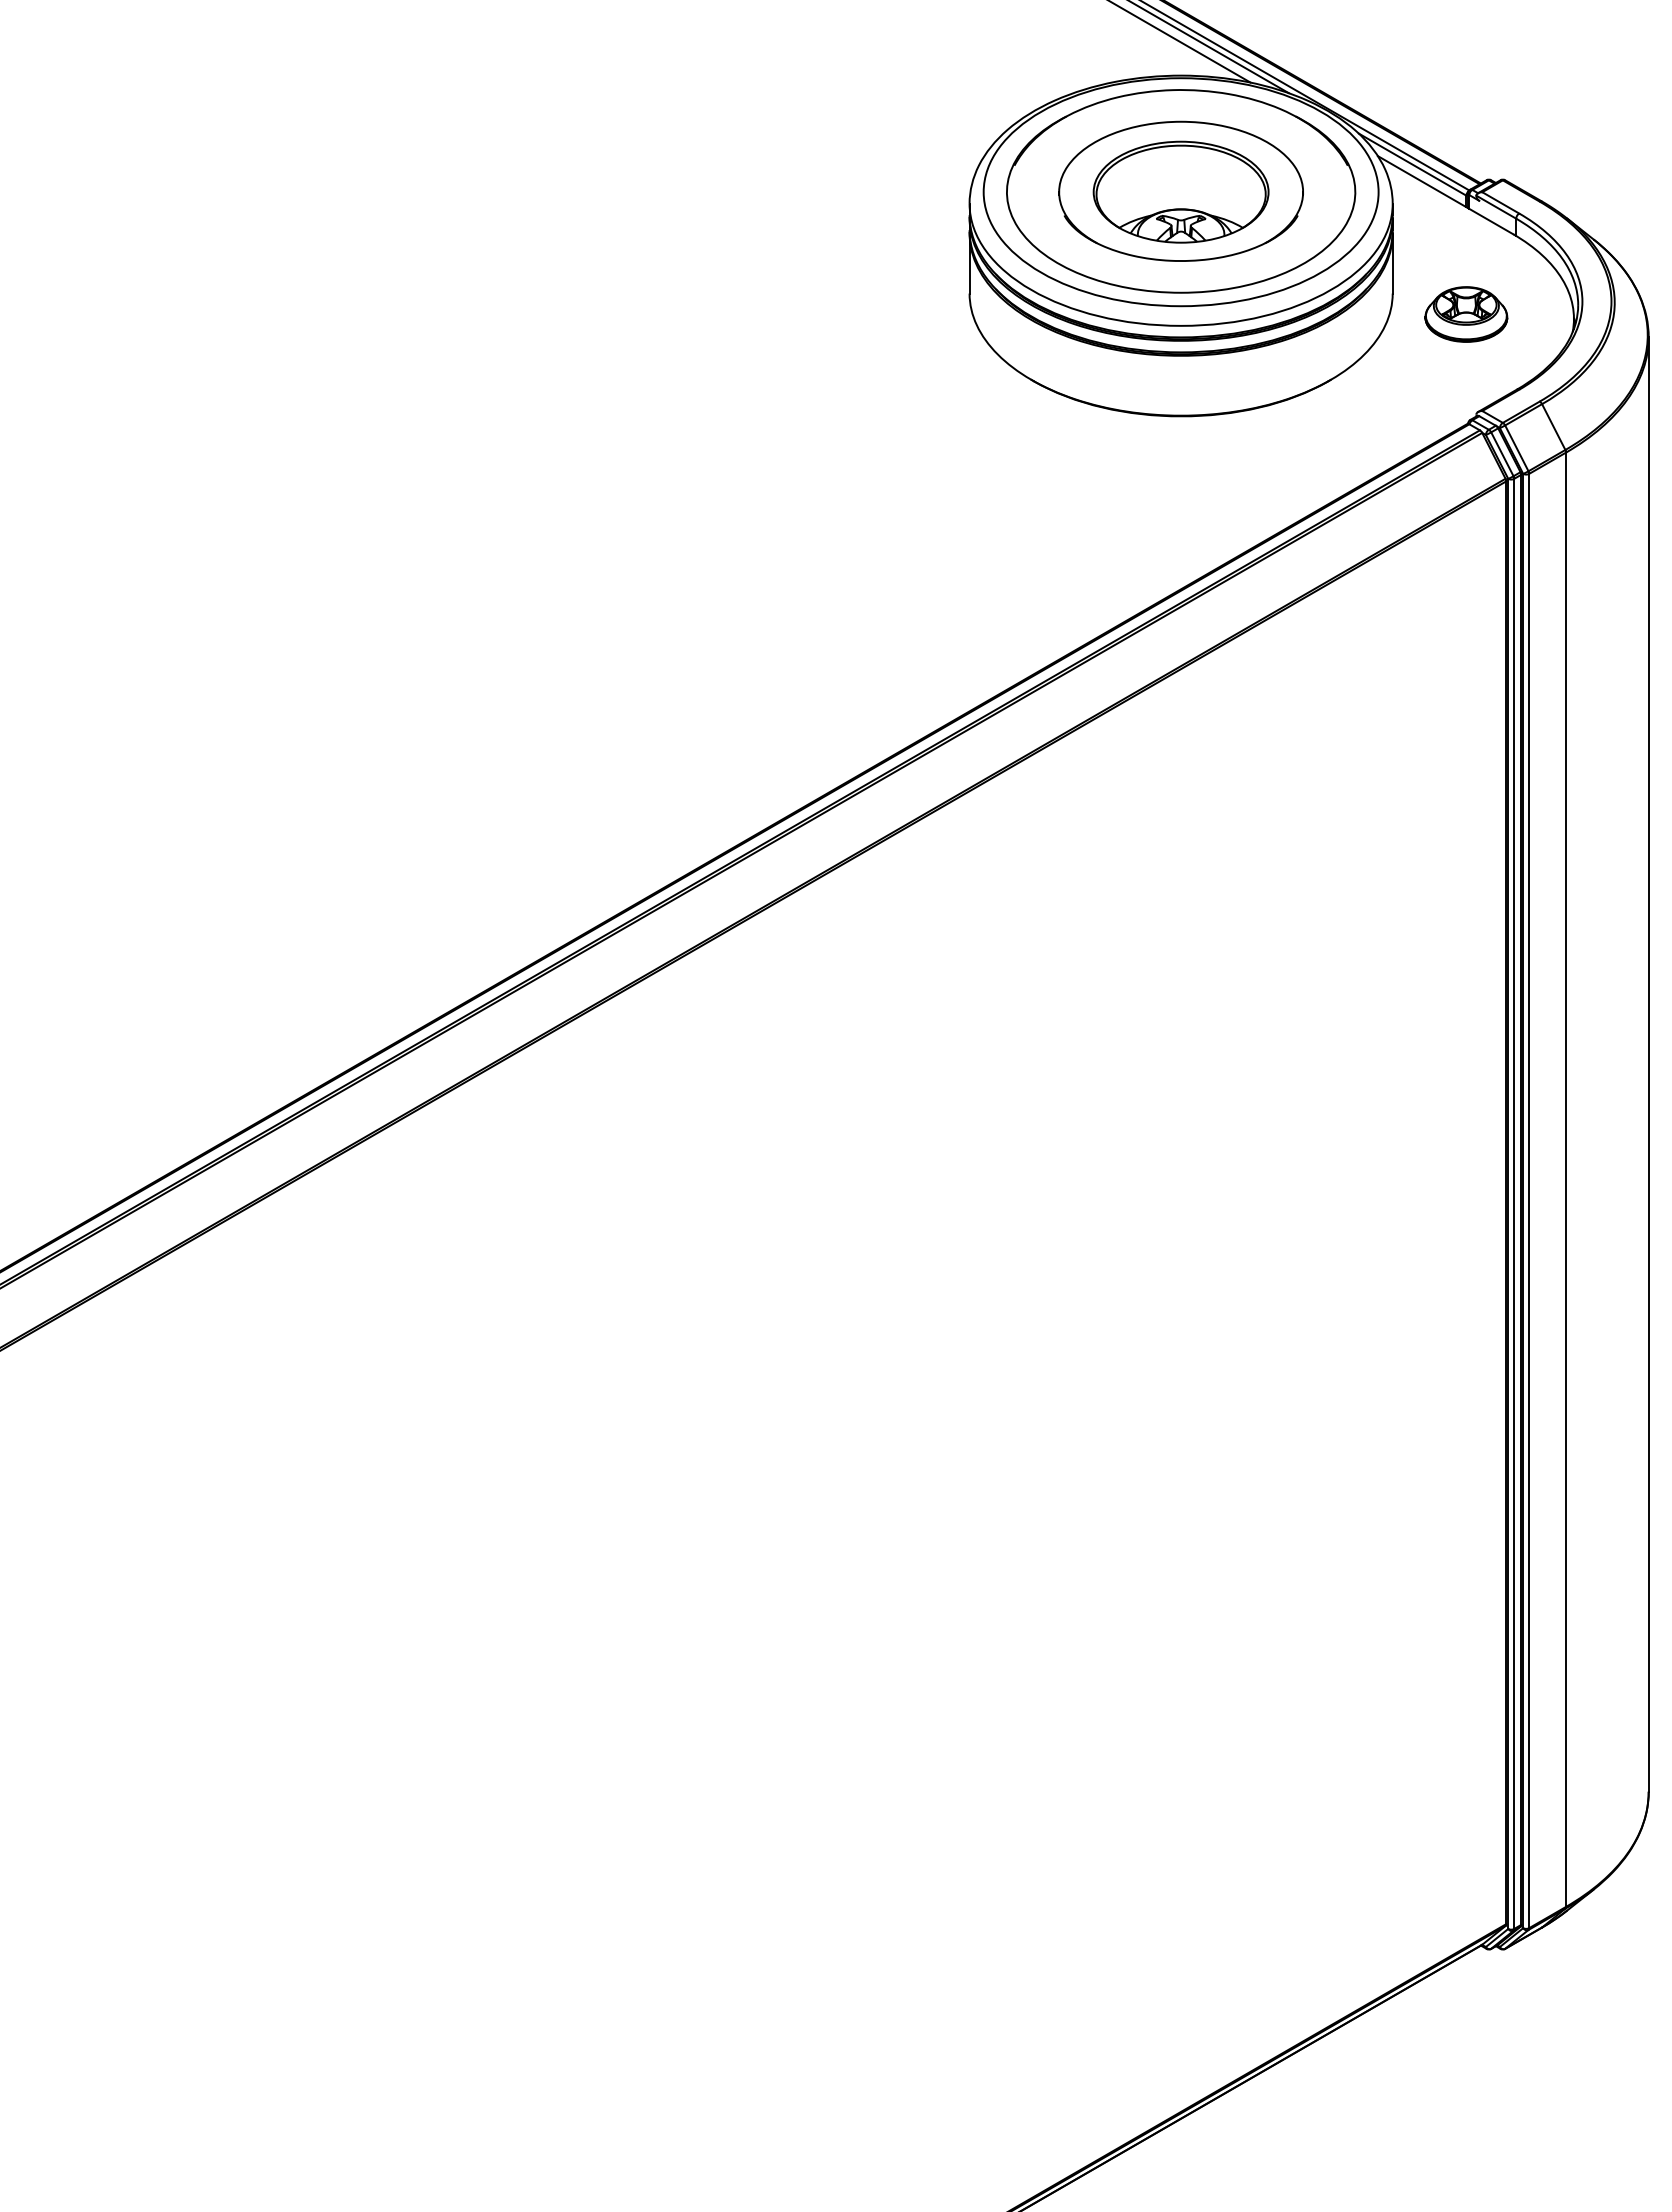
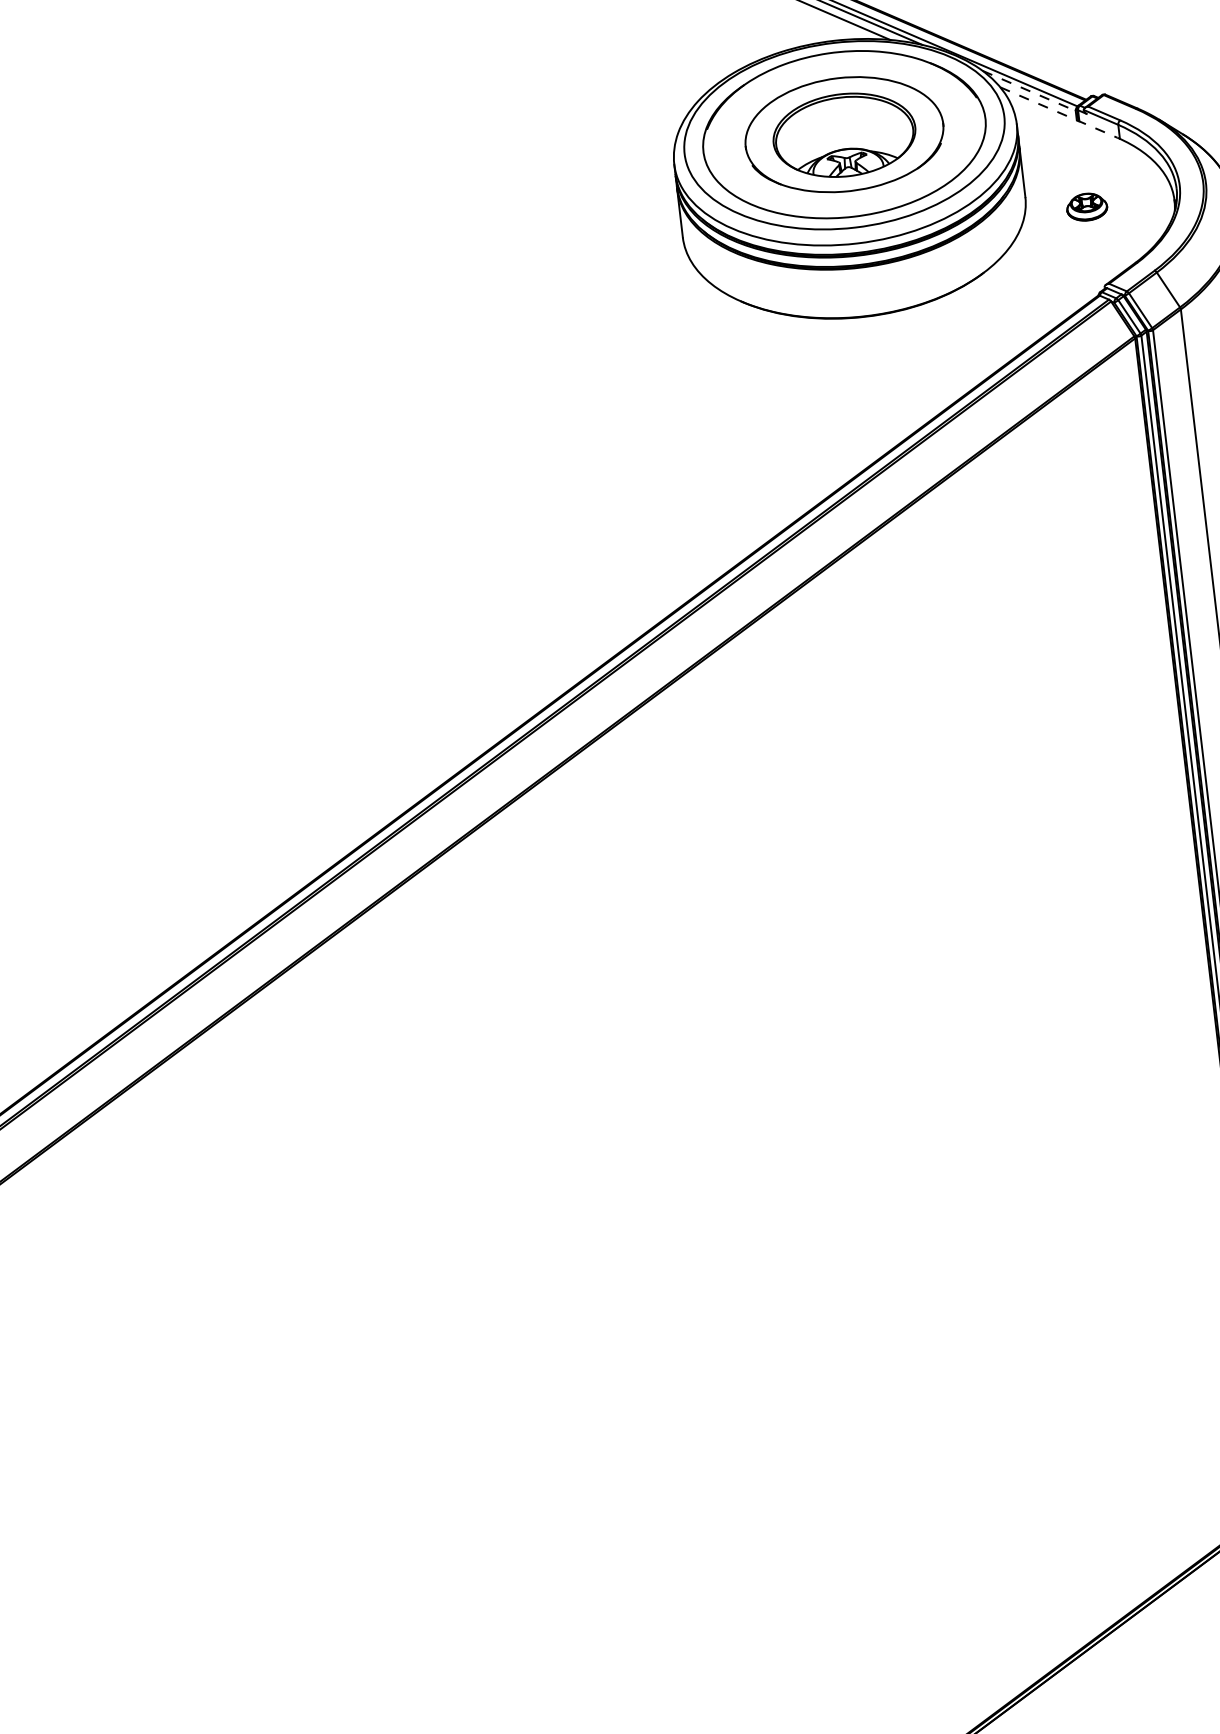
line: (1413, 164) -> (1029, 90), solid -> dashed
line: (1446, 195) -> (1059, 112), solid -> dashed
part: (1466, 314) -> (1087, 207), size x0.6

